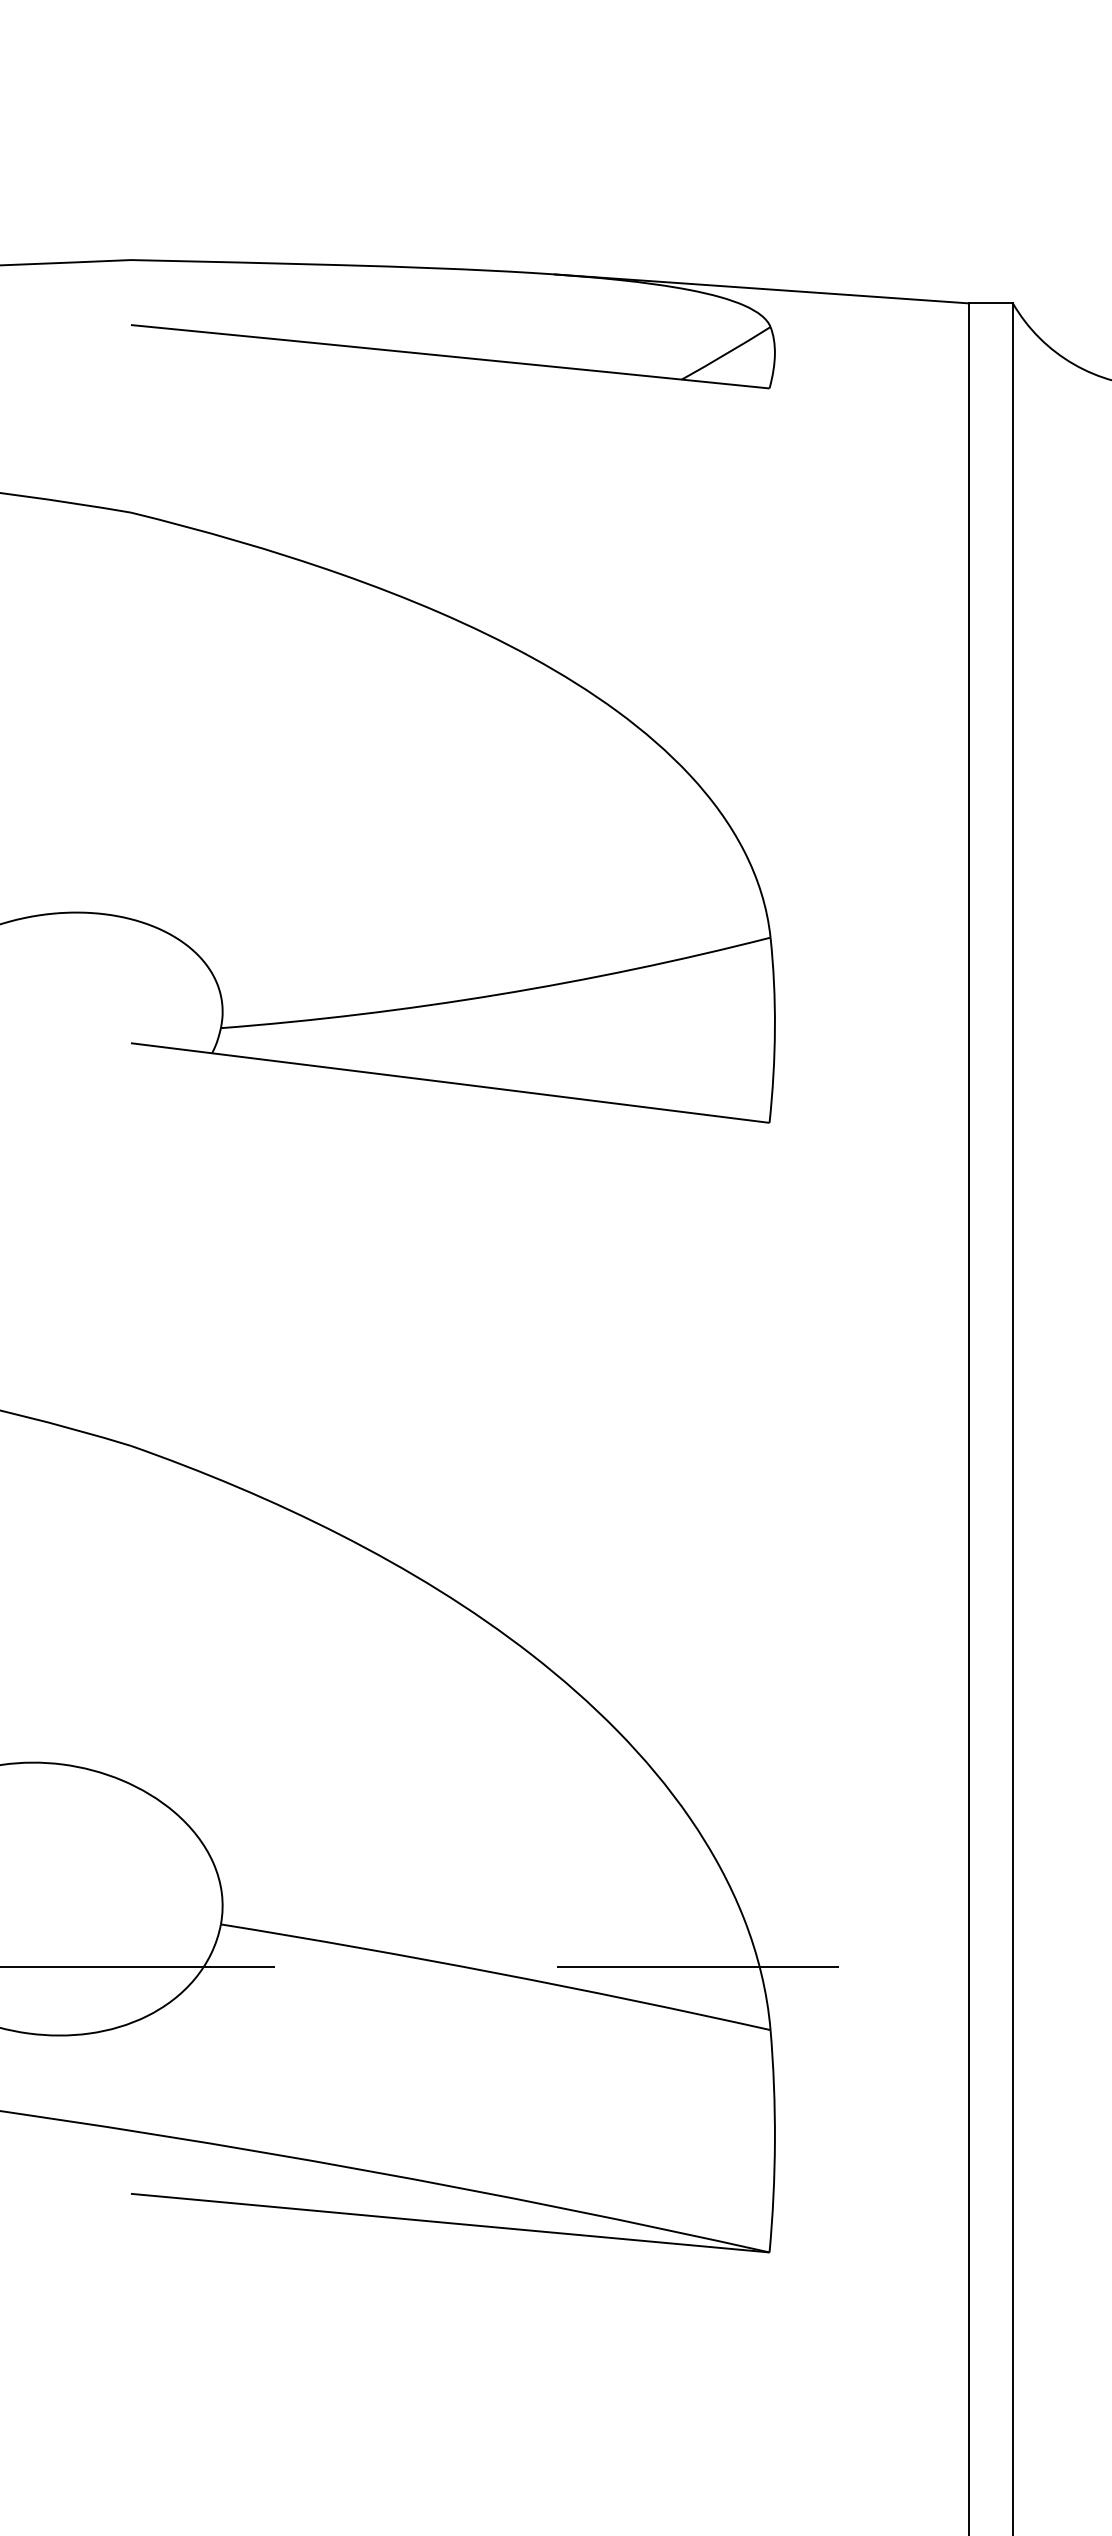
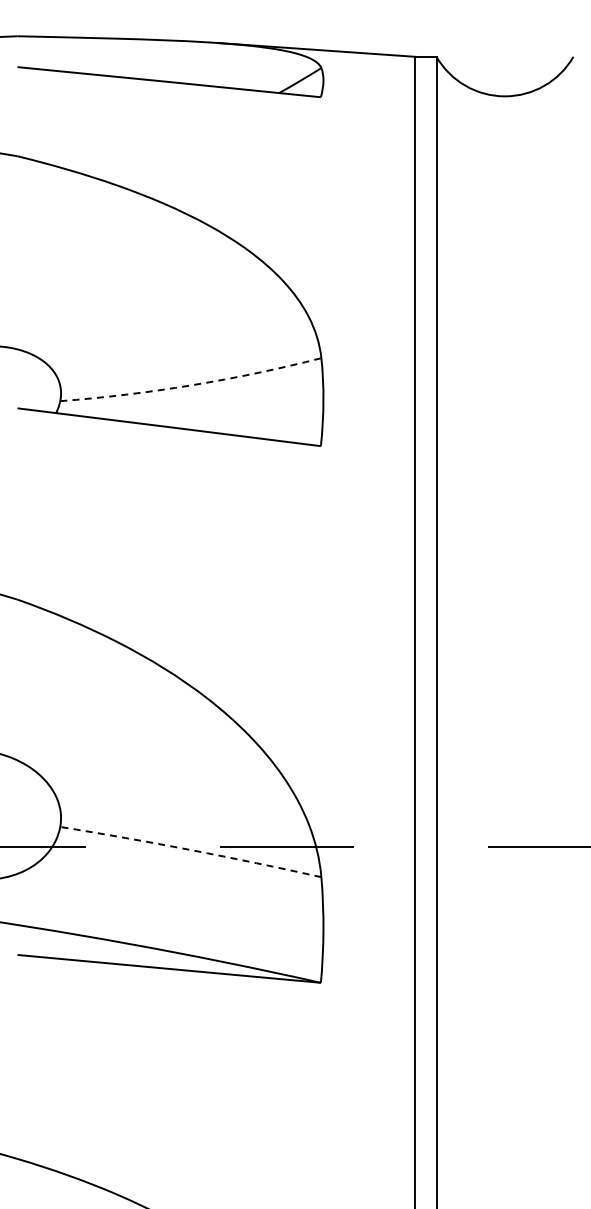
arc: (497, 995) -> (191, 385), solid -> dashed
arc: (497, 1973) -> (191, 850), solid -> dashed

